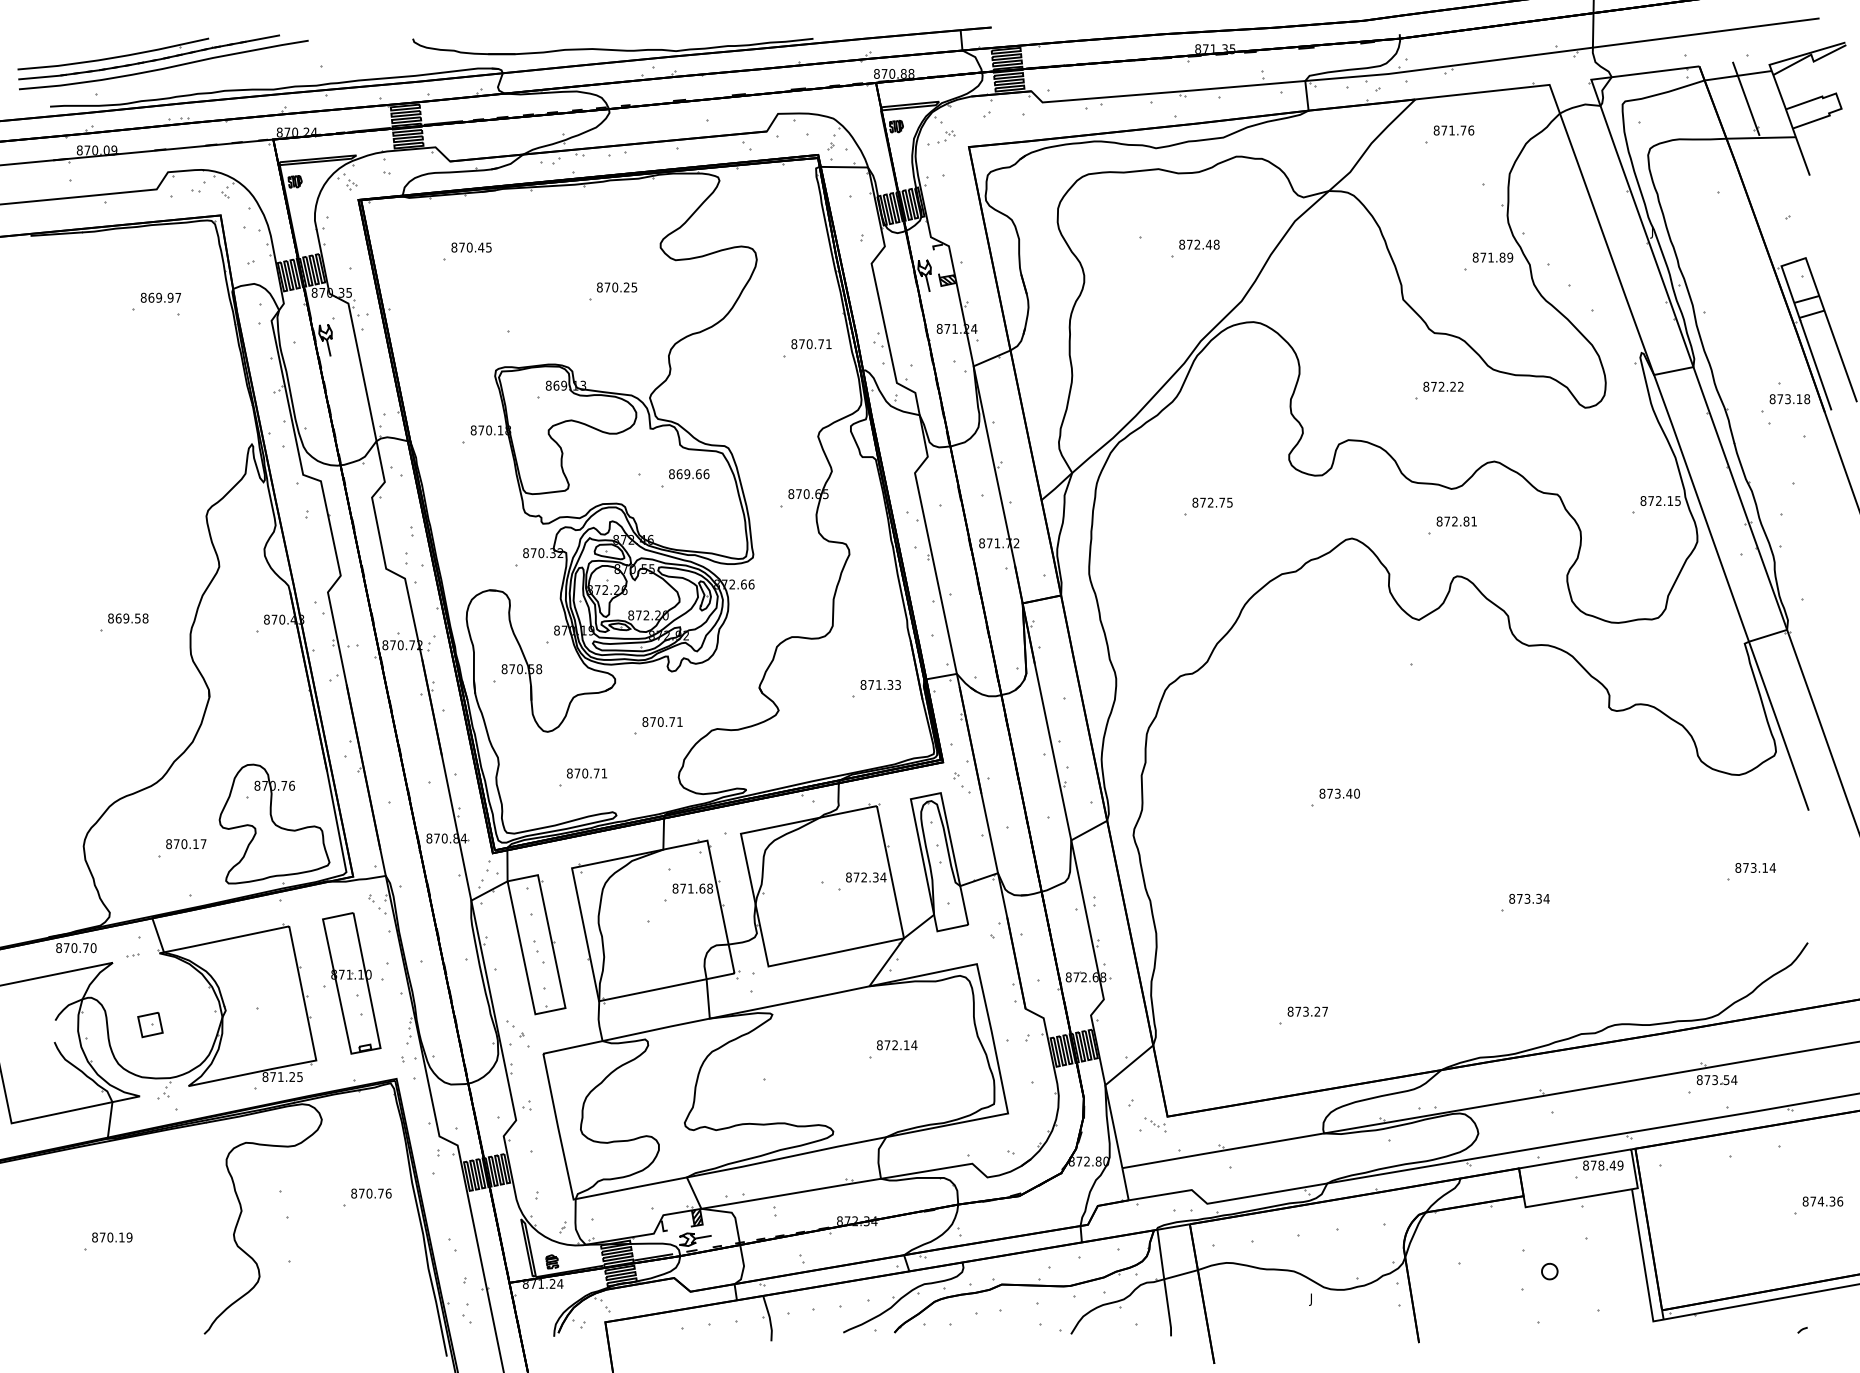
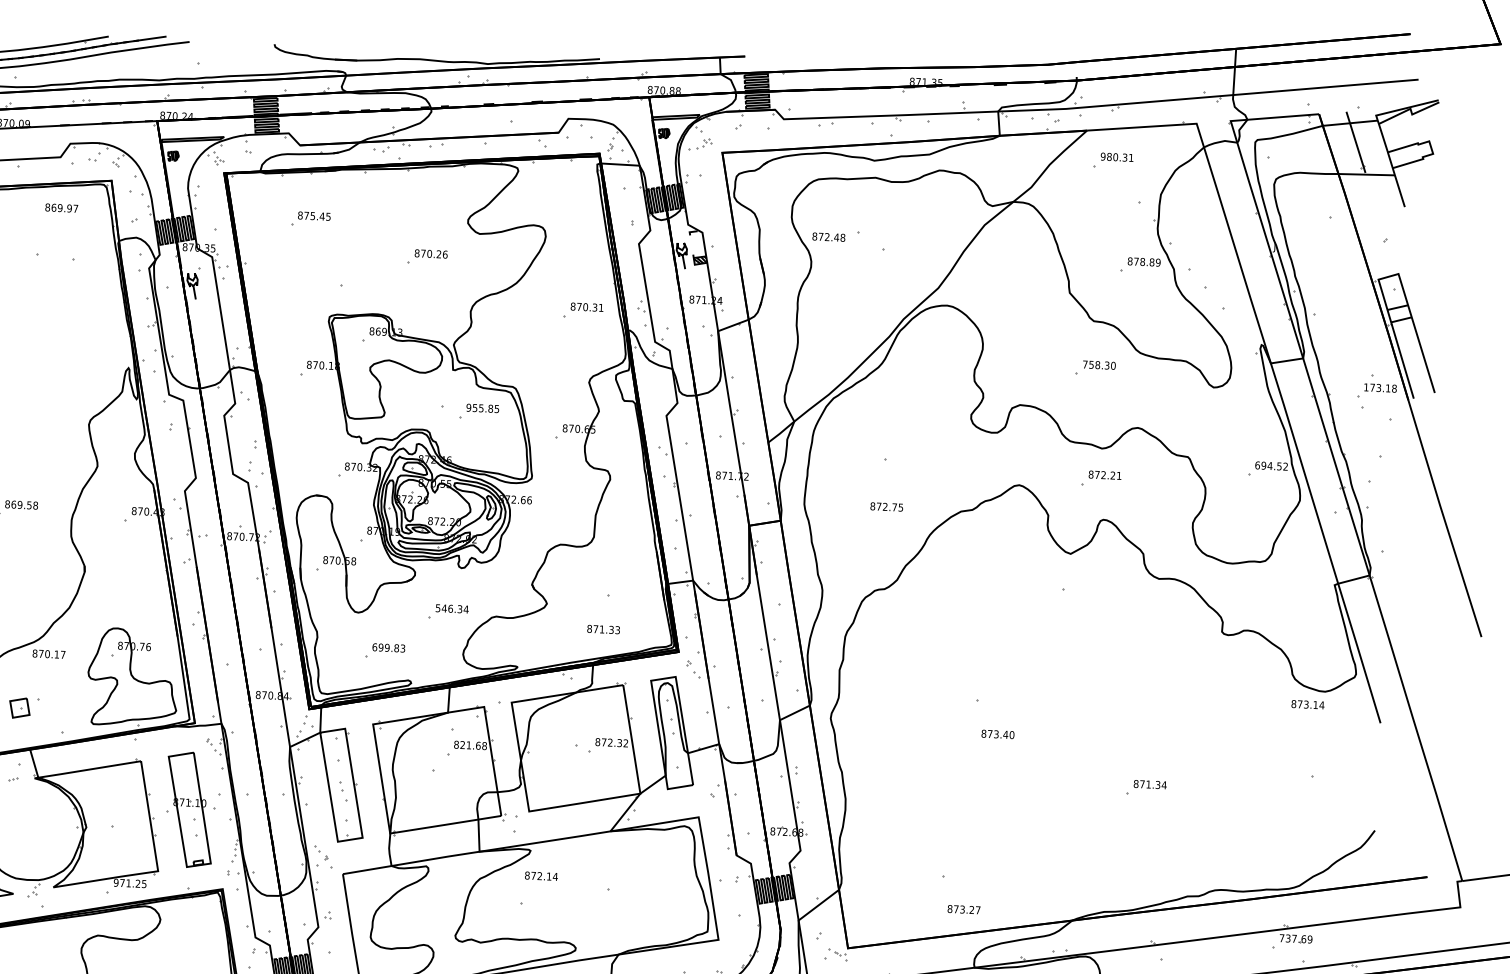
text: (1453, 130) -> (1116, 157), 871.76 -> 980.31
text: (1199, 244) -> (828, 237), moved
text: (469, 247) -> (312, 216), 870.45 -> 875.45
text: (1490, 257) -> (1142, 261), 871.89 -> 878.89
text: (634, 287) -> (445, 254), 870.25 -> 870.26
text: (160, 297) -> (61, 207), moved
text: (820, 344) -> (594, 307), 870.71 -> 870.31
text: (1443, 386) -> (1099, 364), 872.22 -> 758.30
text: (1772, 399) -> (1366, 387), 873.18 -> 173.18
text: (689, 474) -> (483, 408), 869.66 -> 955.85
text: (1660, 501) -> (1271, 466), 872.15 -> 694.52
text: (1212, 502) -> (886, 506), moved
text: (1466, 521) -> (1113, 475), 872.81 -> 872.21
text: (880, 684) -> (603, 629), moved
text: (662, 722) -> (452, 609), 870.71 -> 546.34
text: (587, 773) -> (389, 647), 870.71 -> 699.83
text: (1339, 793) -> (997, 734), moved
text: (186, 844) -> (49, 654), moved
text: (1755, 867) -> (1307, 704), moved
text: (883, 877) -> (625, 743), 872.34 -> 872.32
text: (682, 888) -> (462, 744), 871.68 -> 821.68
text: (1527, 898) -> (1148, 784), 873.34 -> 871.34
text: (1307, 1011) -> (963, 909), moved
part: (150, 1025) -> (19, 708), moved
text: (897, 1045) -> (541, 876), moved
text: (265, 1076) -> (116, 882), 871.25 -> 971.25
text: (1716, 1080) -> (1295, 939), 873.54 -> 737.69

